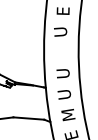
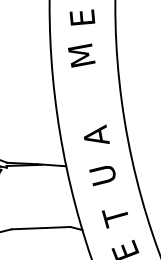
text: (60, 30) -> (81, 54), U -> M
text: (62, 73) -> (94, 135), U -> A
text: (68, 115) -> (115, 213), M -> T

